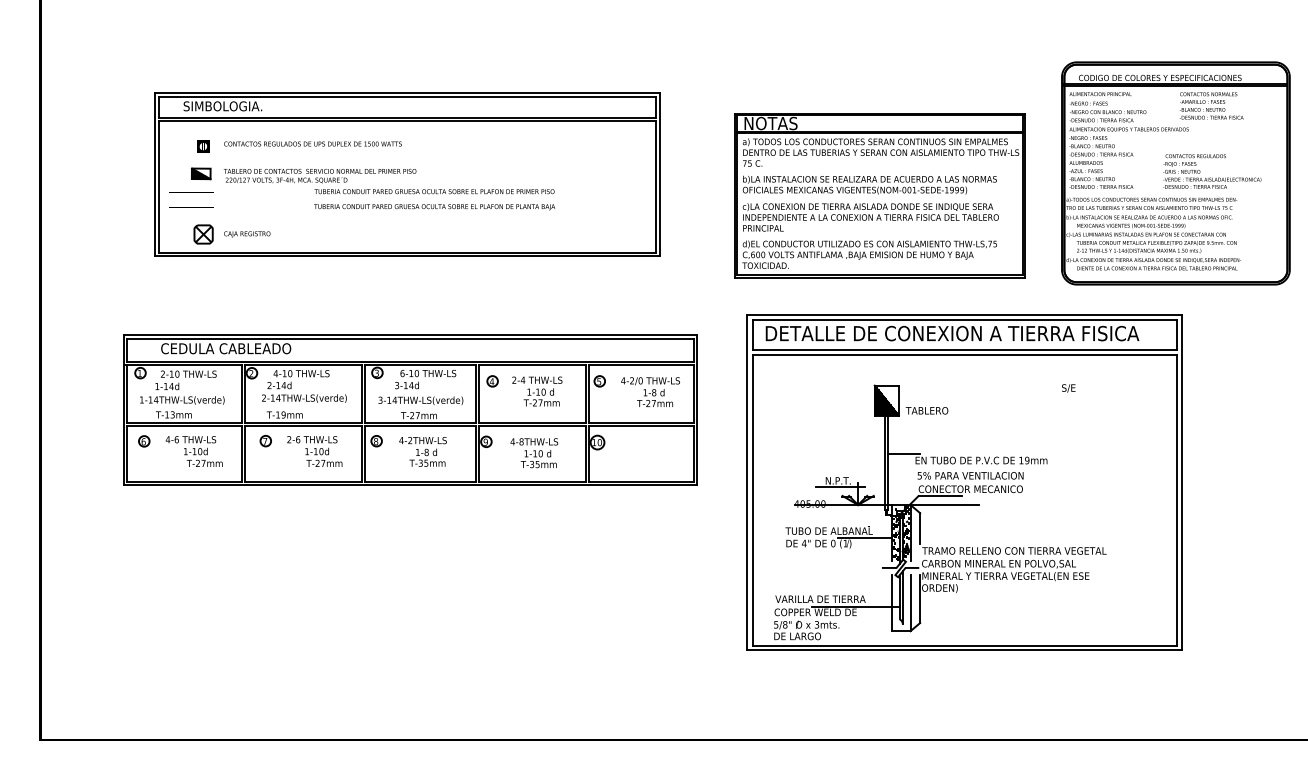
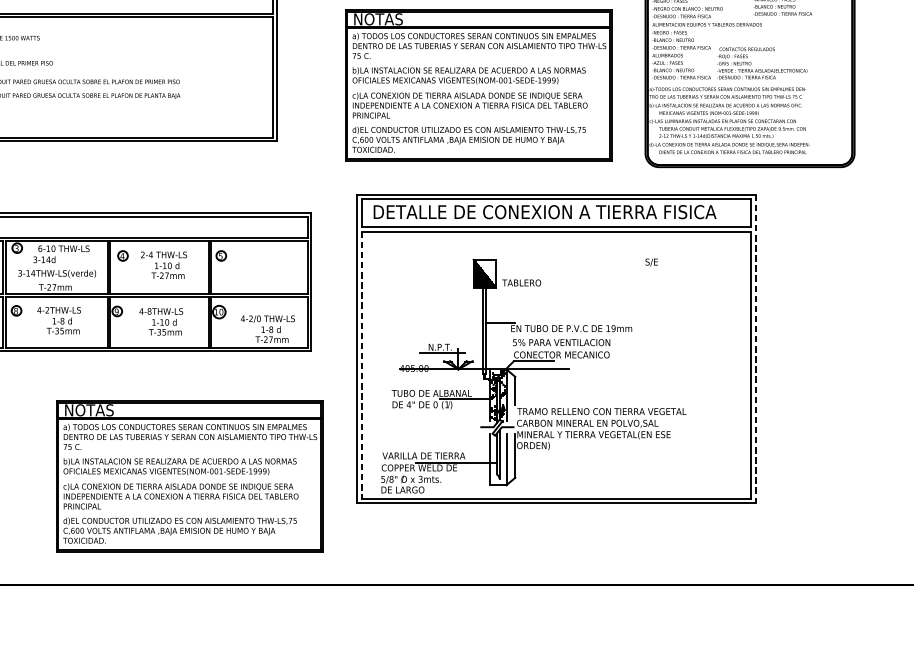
text: (1212, 171) -> (762, 63), moved
text: (650, 391) -> (267, 328), moved
line: (1182, 482) -> (756, 348), solid -> dashed
line: (752, 500) -> (361, 365), solid -> dashed
part: (564, 621) -> (188, 476), added

